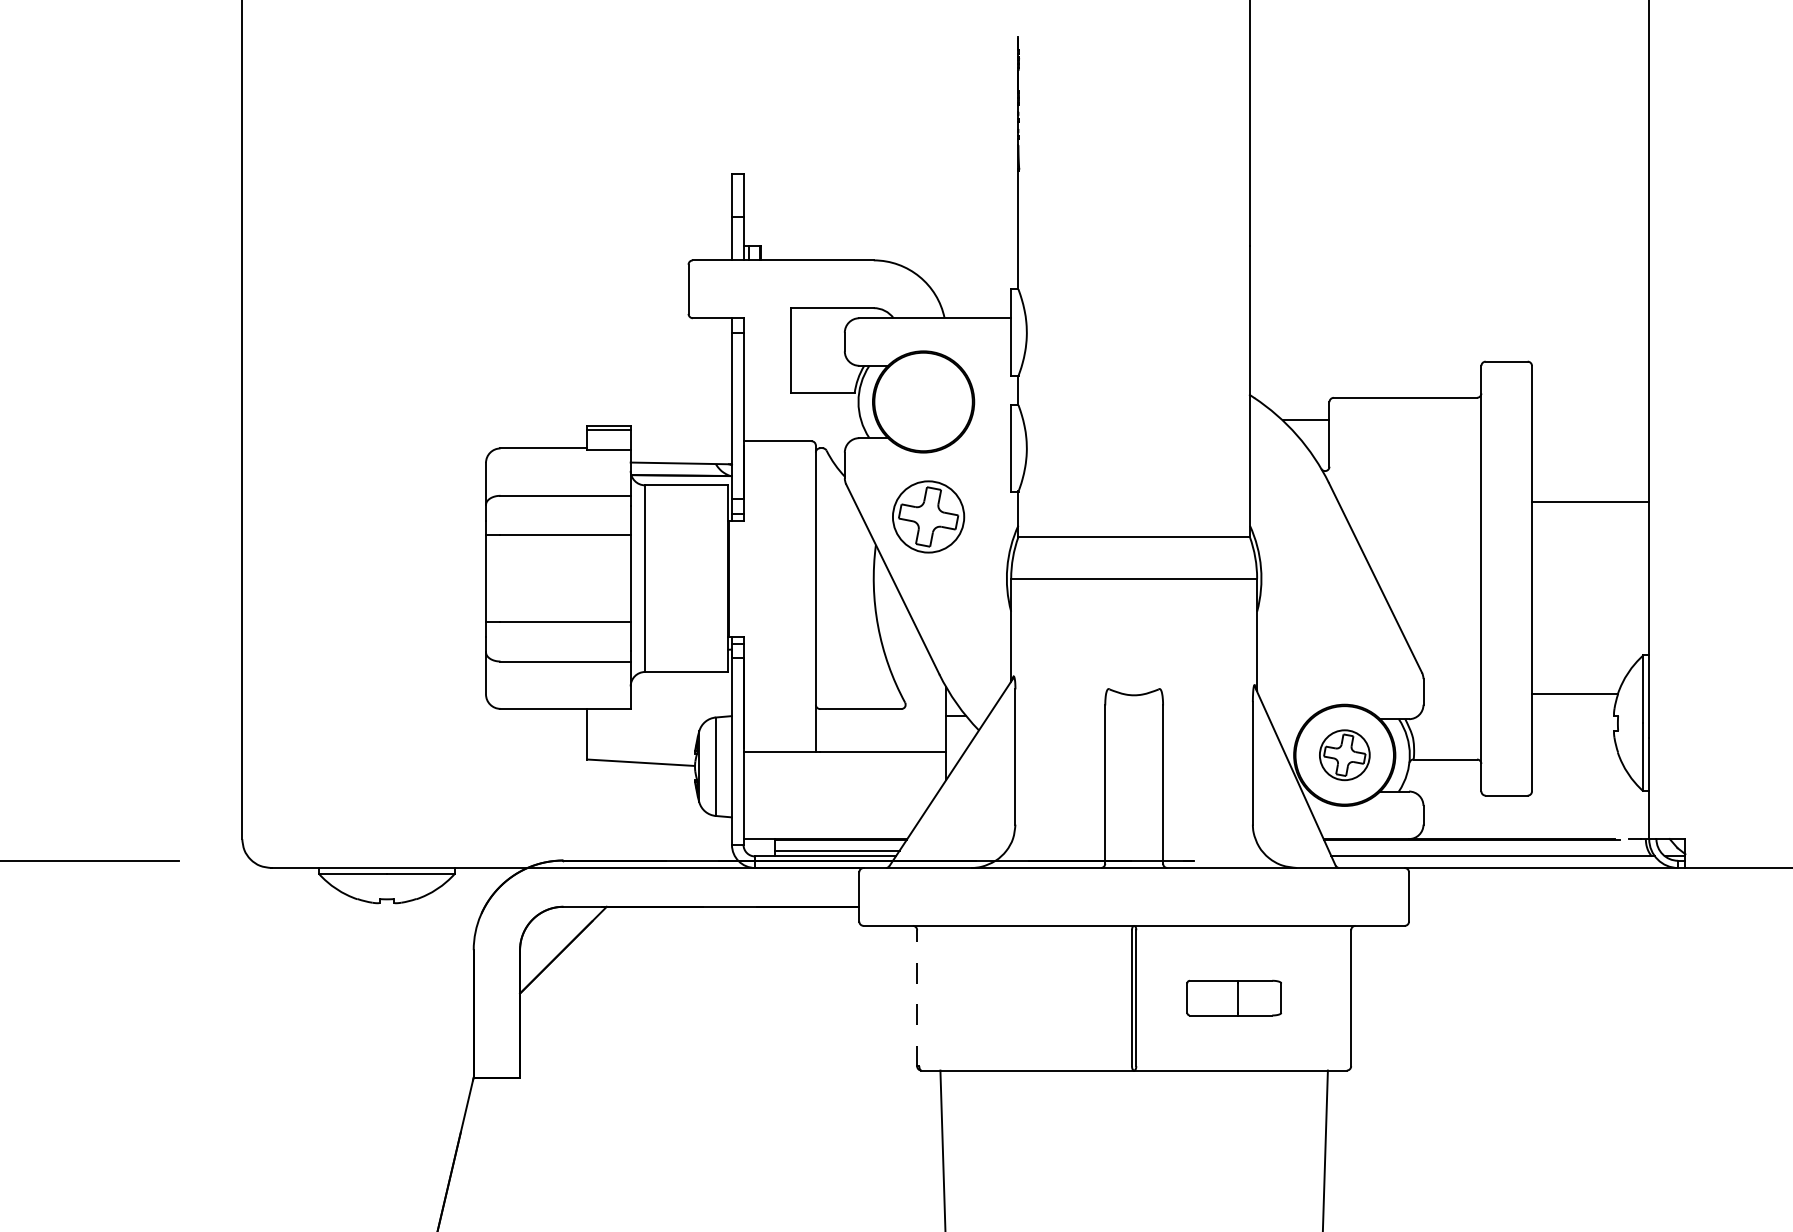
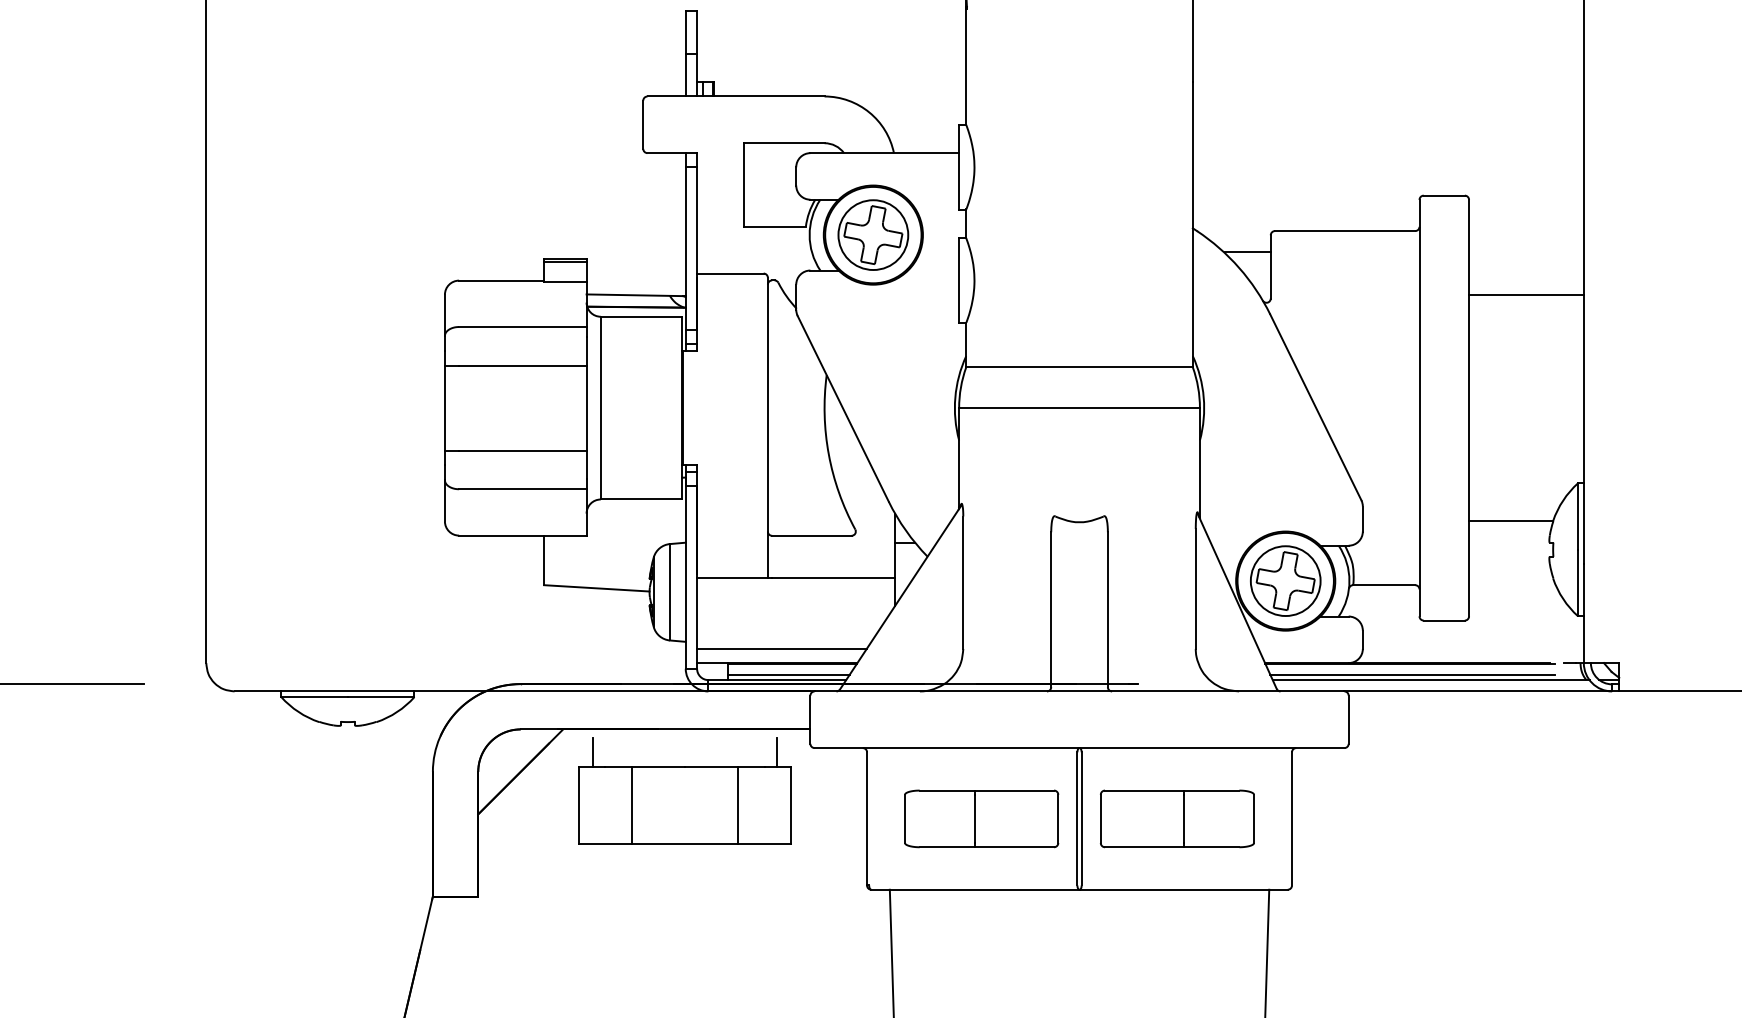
line: (1590, 501) -> (1526, 294), moved
part: (928, 516) -> (873, 234), moved
part: (1344, 754) -> (1285, 580), size x1.43
line: (829, 824) -> (781, 648), added
line: (1473, 850) -> (1411, 674), added
part: (731, 969) -> (685, 790), added
part: (1034, 997) -> (981, 818), added
part: (1234, 997) -> (1177, 818), size x1.67
line: (917, 998) -> (867, 819), dashed -> solid

